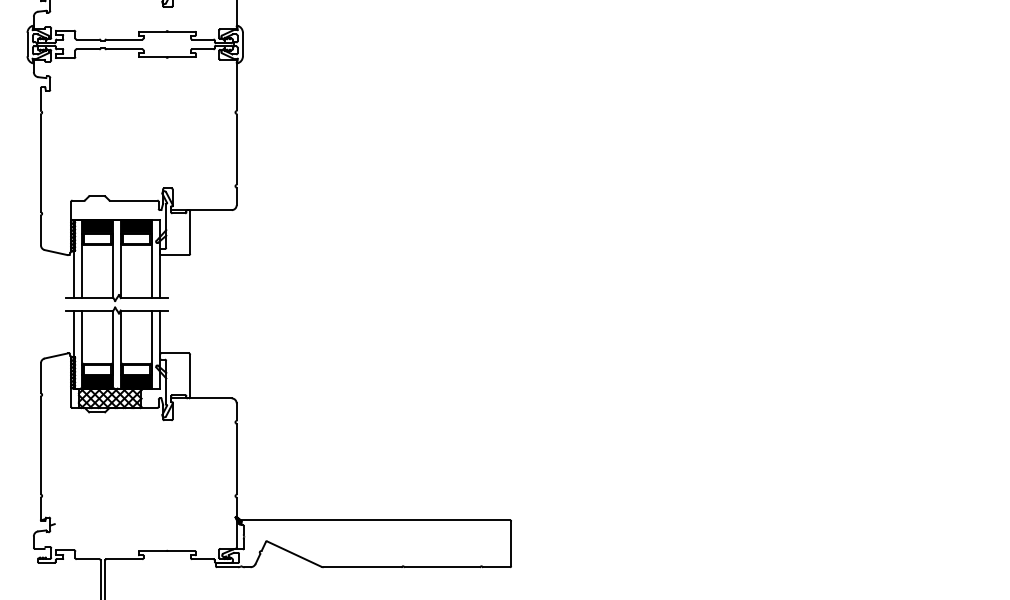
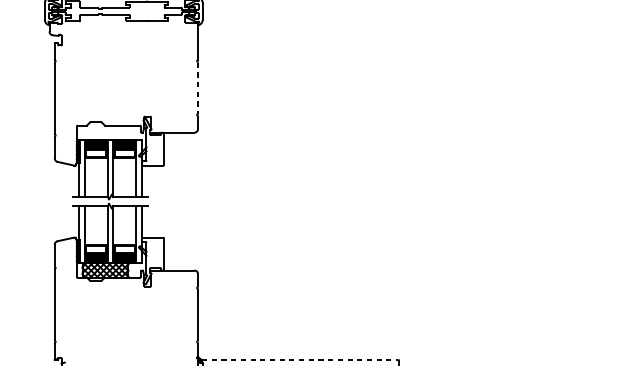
line: (236, 149) -> (197, 88), solid -> dashed
line: (376, 520) -> (300, 359), solid -> dashed

